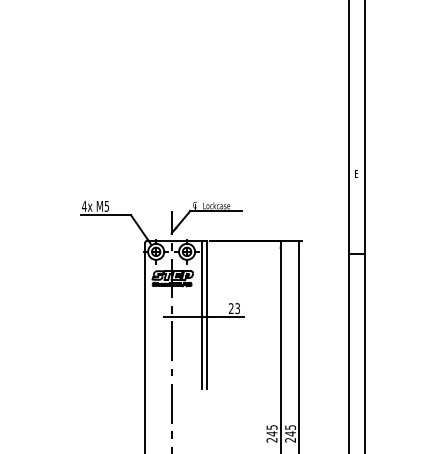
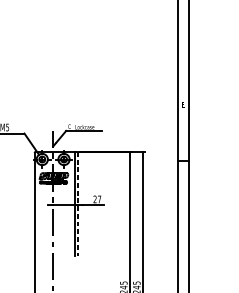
text: (237, 308) -> (99, 199), 23 -> 27
line: (207, 315) -> (78, 204), solid -> dashed

